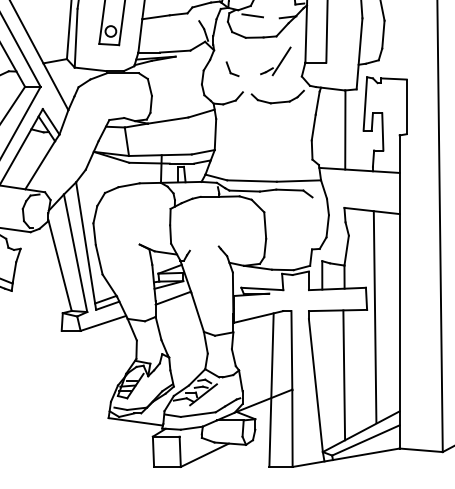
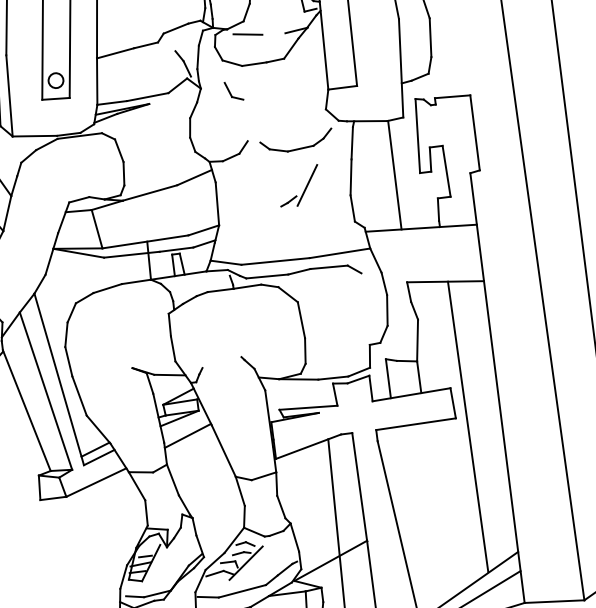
part: (275, 61) -> (298, 186), moved
part: (232, 69) -> (233, 91), moved
line: (344, 375) -> (436, 512), removed

